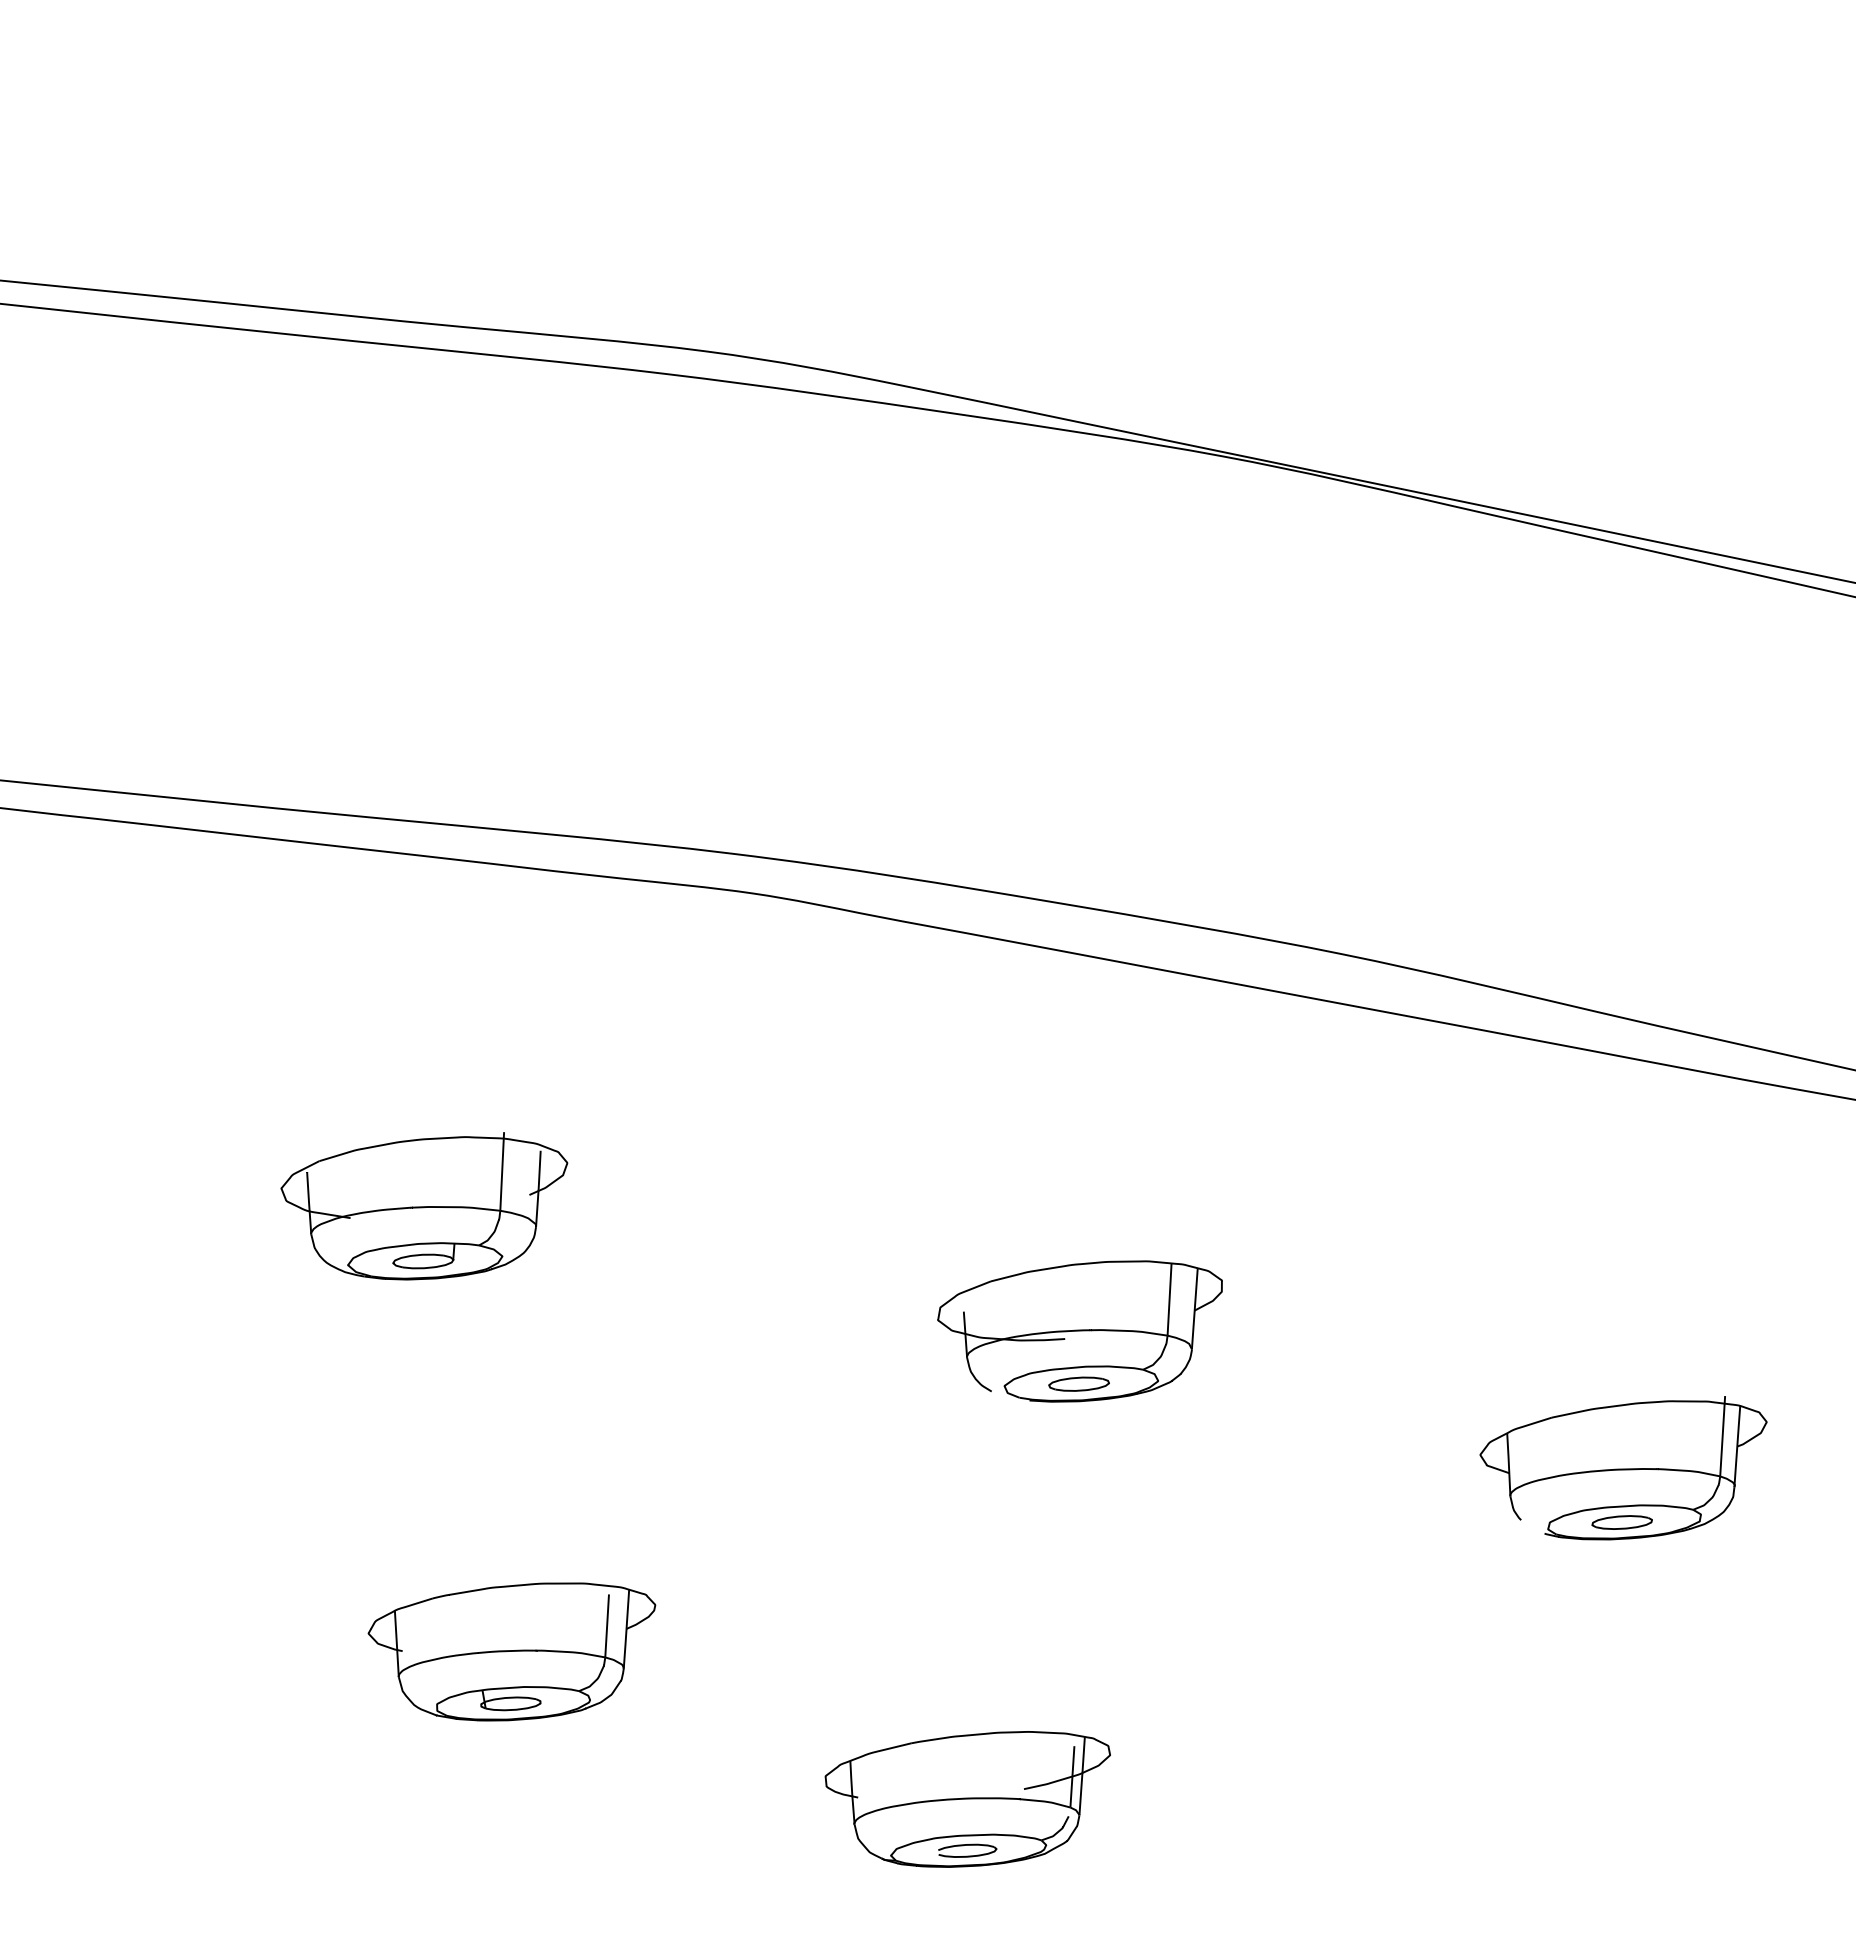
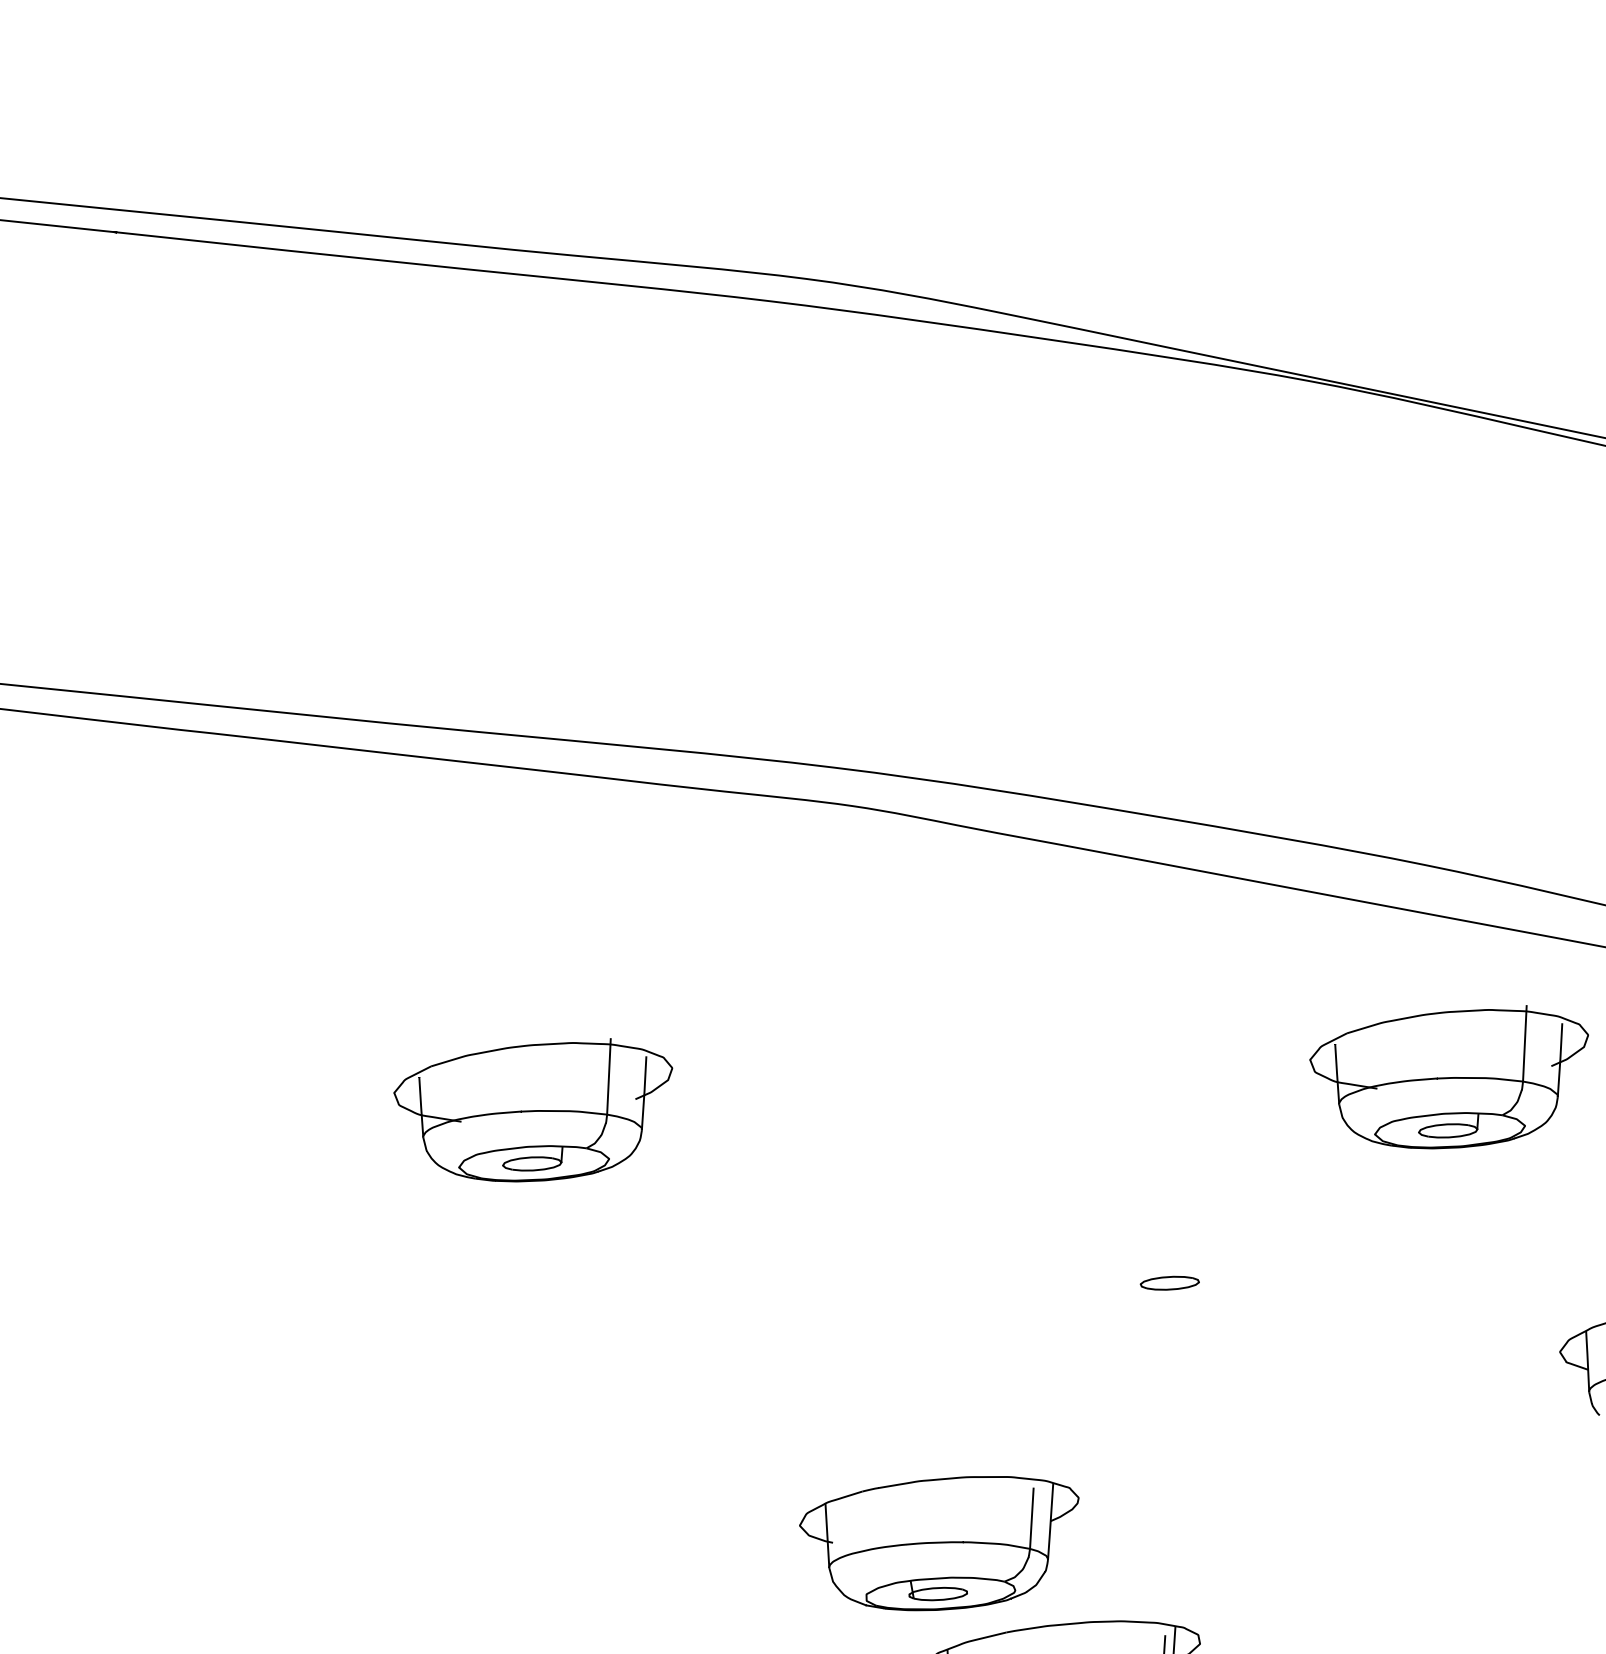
part: (1366, 1172) -> (1449, 1077), added
part: (1079, 1331) -> (1170, 1232), removed
part: (511, 1651) -> (938, 1543), moved

